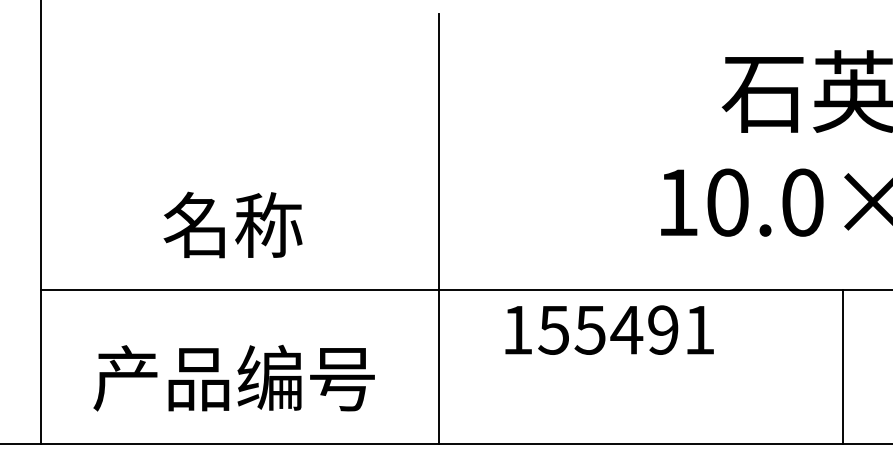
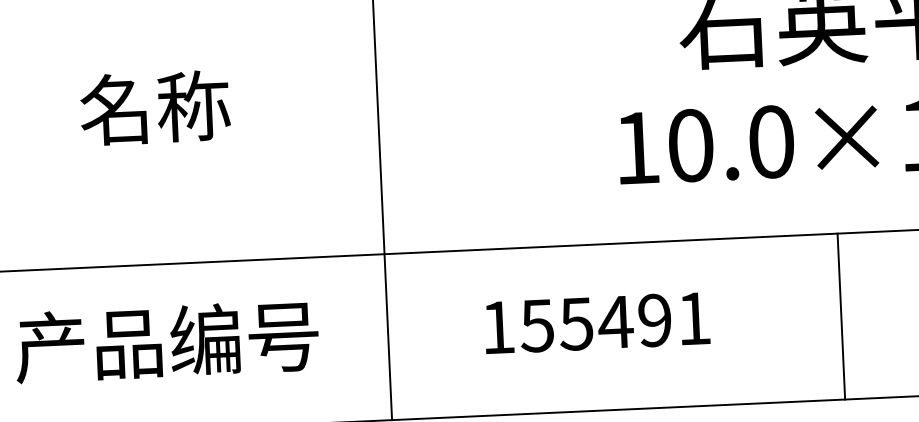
text: (232, 224) -> (154, 107), moved
text: (609, 329) -> (597, 322), moved
line: (843, 367) -> (841, 316), moved
text: (233, 377) -> (166, 340), moved

